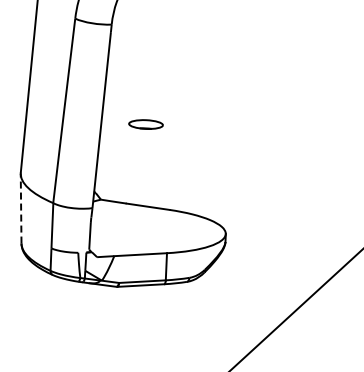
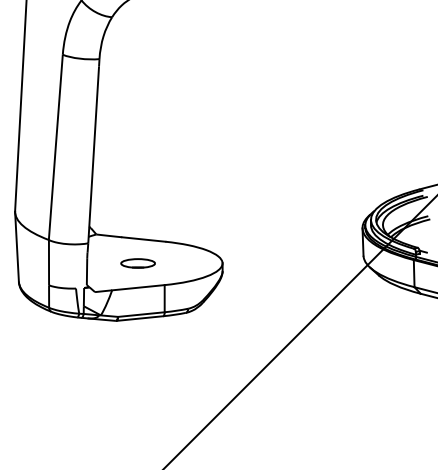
part: (145, 124) -> (137, 263), moved
line: (21, 209) -> (17, 247), dashed -> solid

